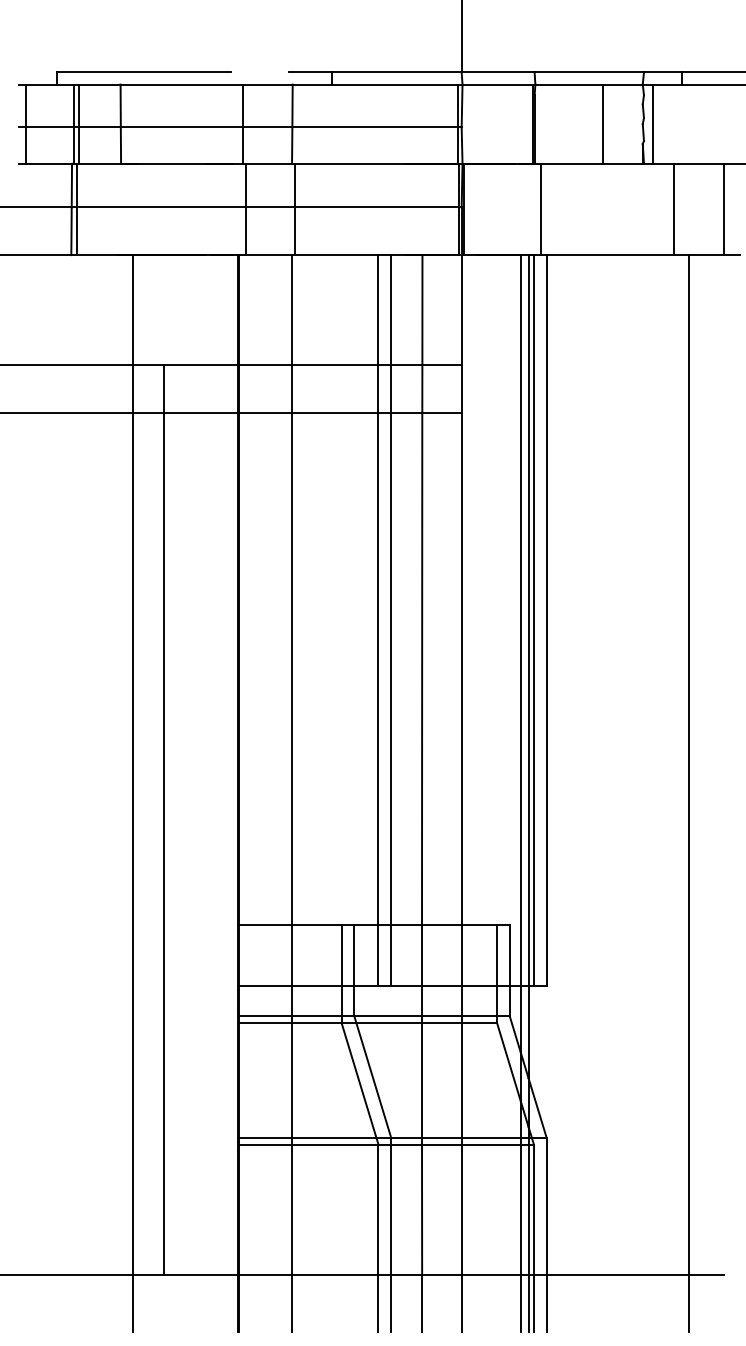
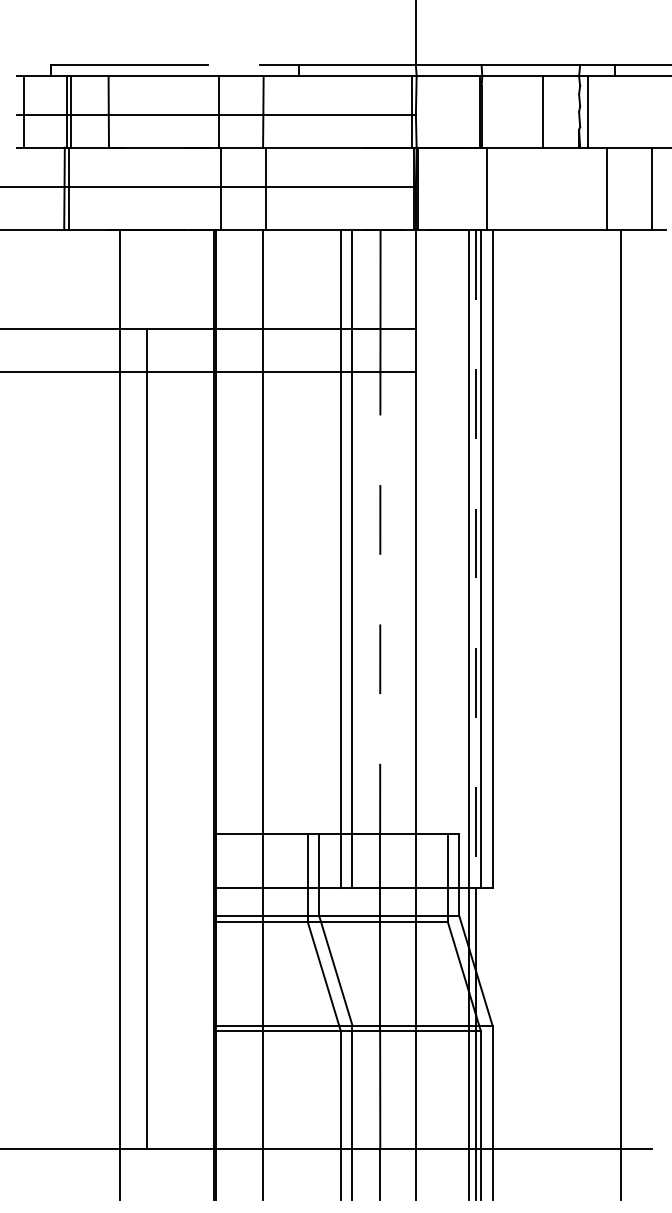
line: (528, 621) -> (476, 560), solid -> dashed
line: (422, 669) -> (380, 603), solid -> dashed

